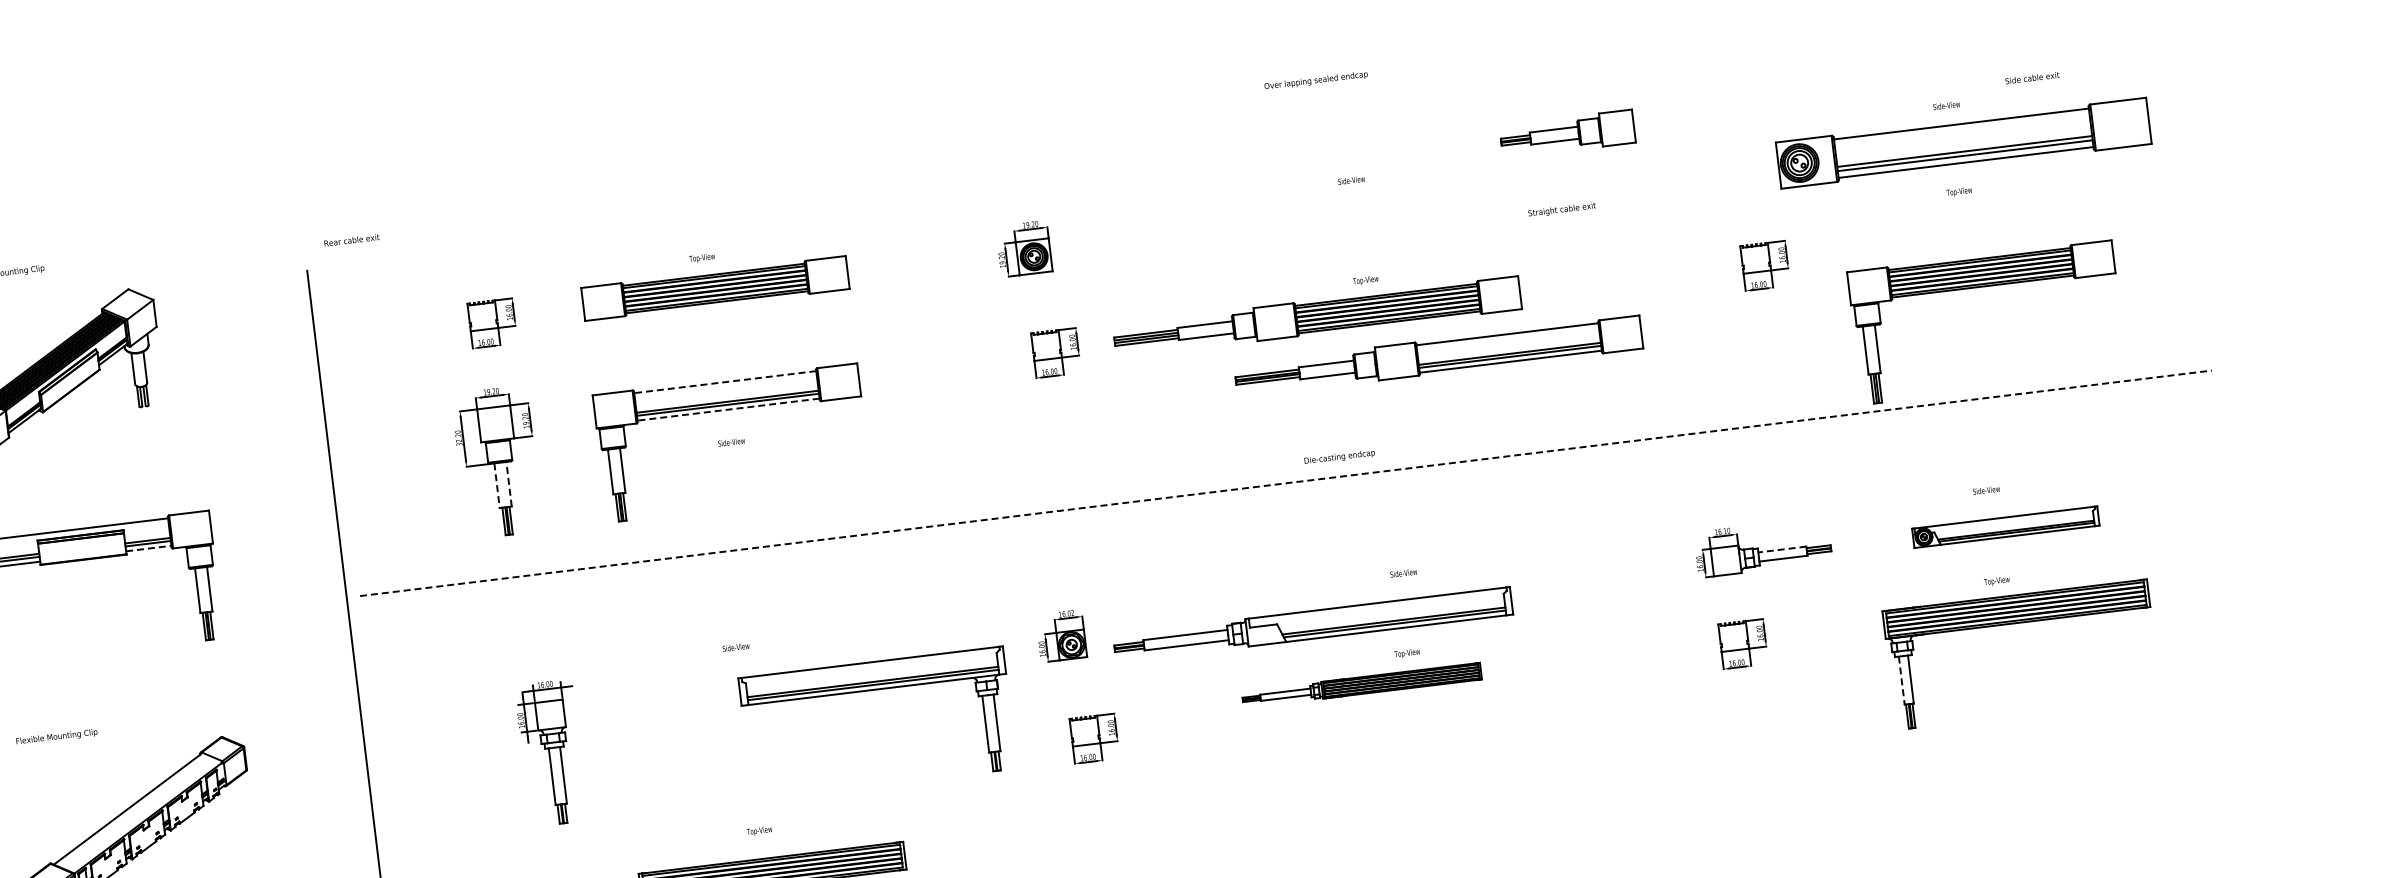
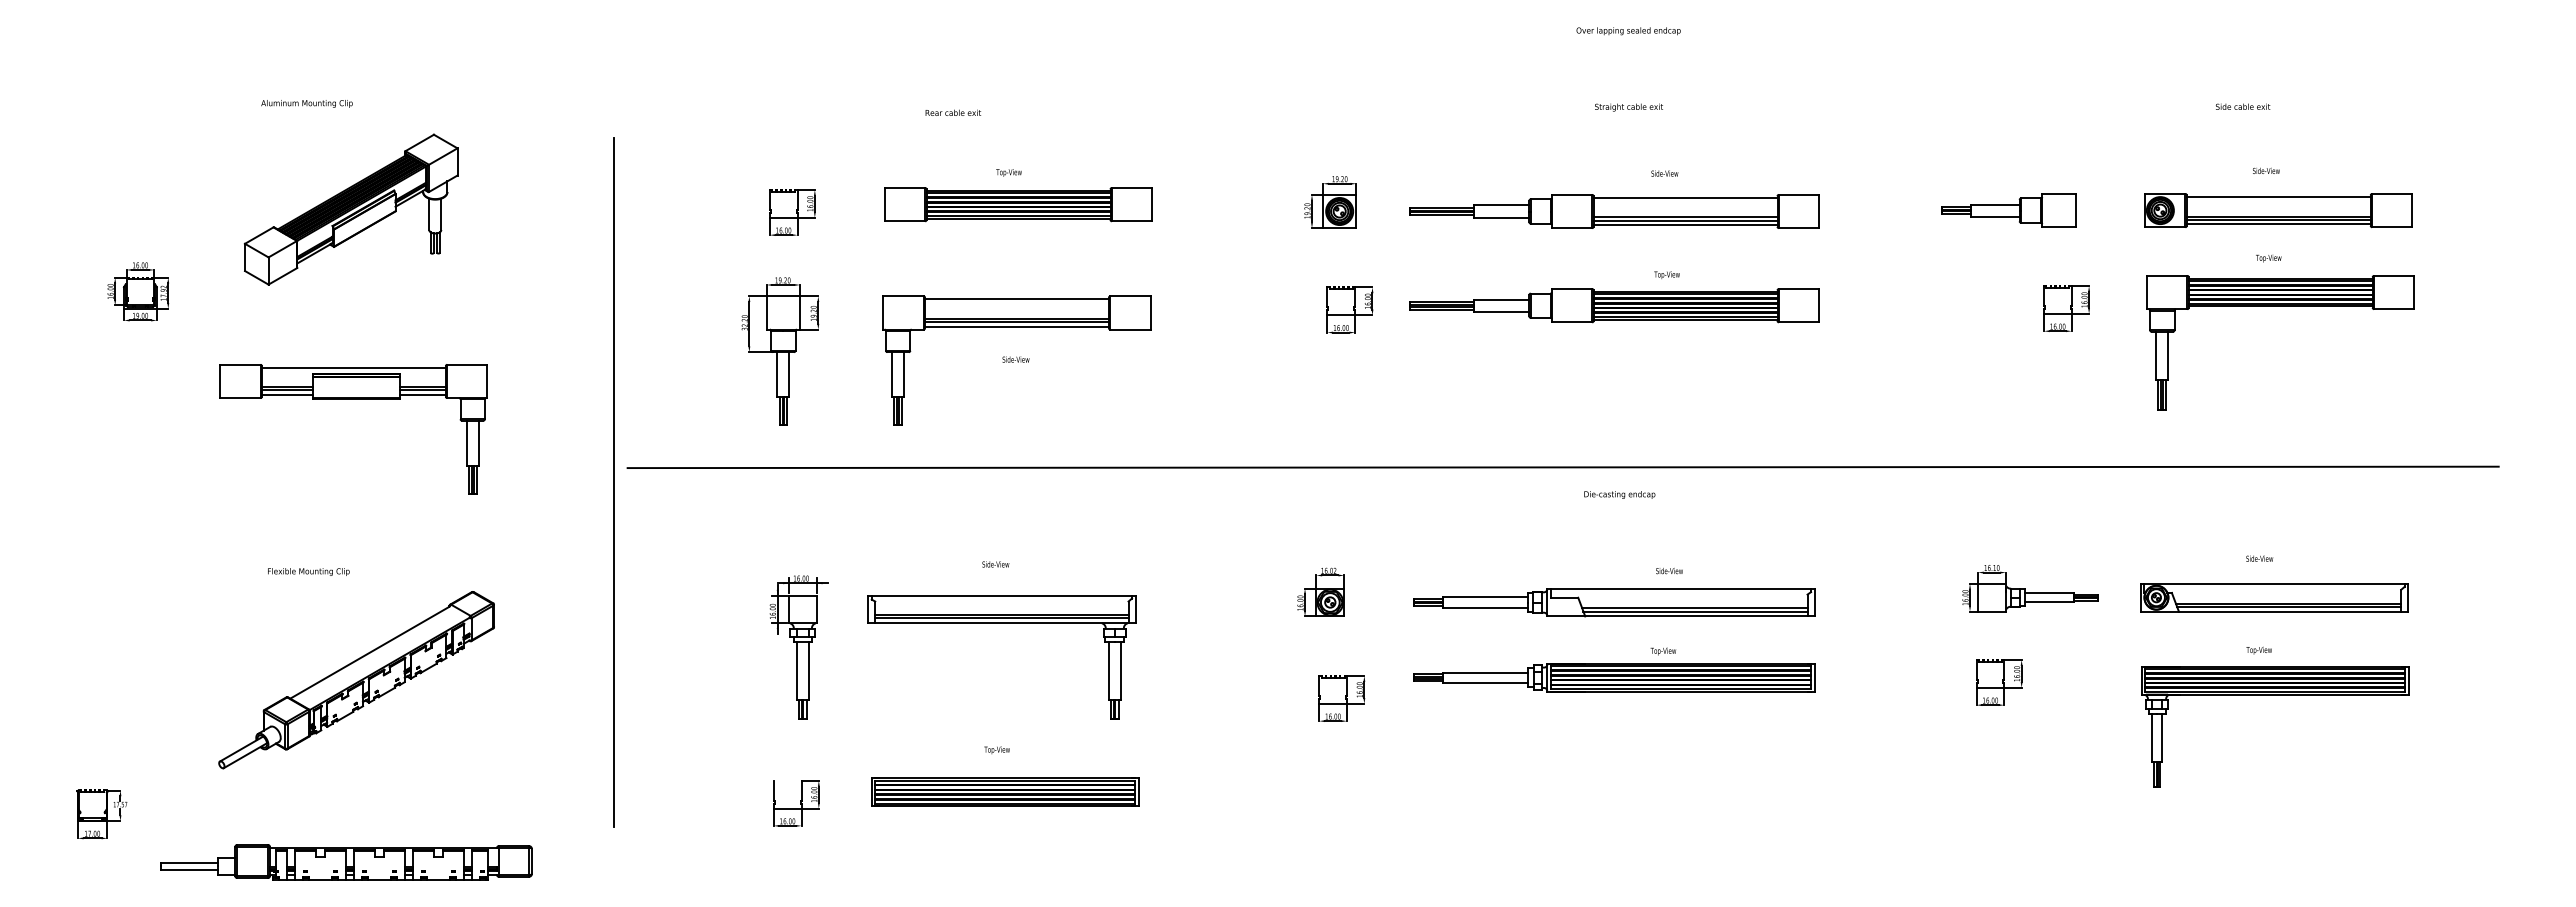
text: (2032, 77) -> (2243, 106), moved
text: (1316, 81) -> (1628, 31), moved
part: (1567, 133) -> (2008, 210), moved
part: (1963, 143) -> (2278, 210), size x0.71
text: (1561, 210) -> (1628, 107), moved
text: (352, 239) -> (953, 112), moved
part: (1982, 286) -> (2280, 306), moved
part: (1438, 356) -> (1614, 211), moved
line: (725, 382) -> (1017, 299), dashed -> solid
line: (729, 409) -> (1017, 326), dashed -> solid
text: (1339, 456) -> (1619, 494), moved
line: (1286, 483) -> (1563, 467), dashed -> solid
line: (509, 484) -> (789, 374), dashed -> solid
line: (497, 485) -> (777, 374), dashed -> solid
part: (2005, 526) -> (2274, 597), size x1.43
line: (148, 548) -> (422, 395), dashed -> solid
line: (1781, 550) -> (2048, 593), dashed -> solid
part: (1313, 624) -> (1614, 602), moved
line: (1901, 681) -> (2152, 738), dashed -> solid
part: (1362, 685) -> (1614, 677), size x1.67
part: (873, 690) -> (1001, 623), moved

